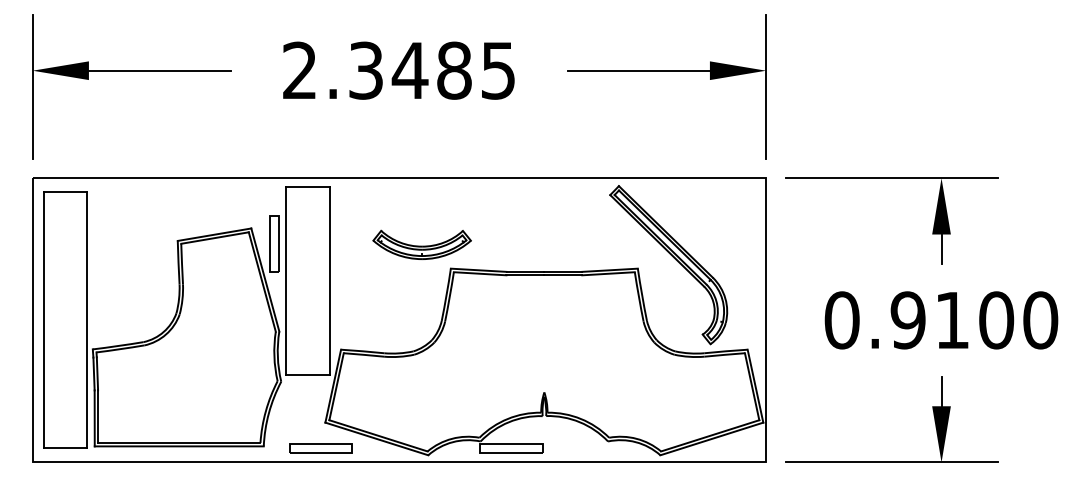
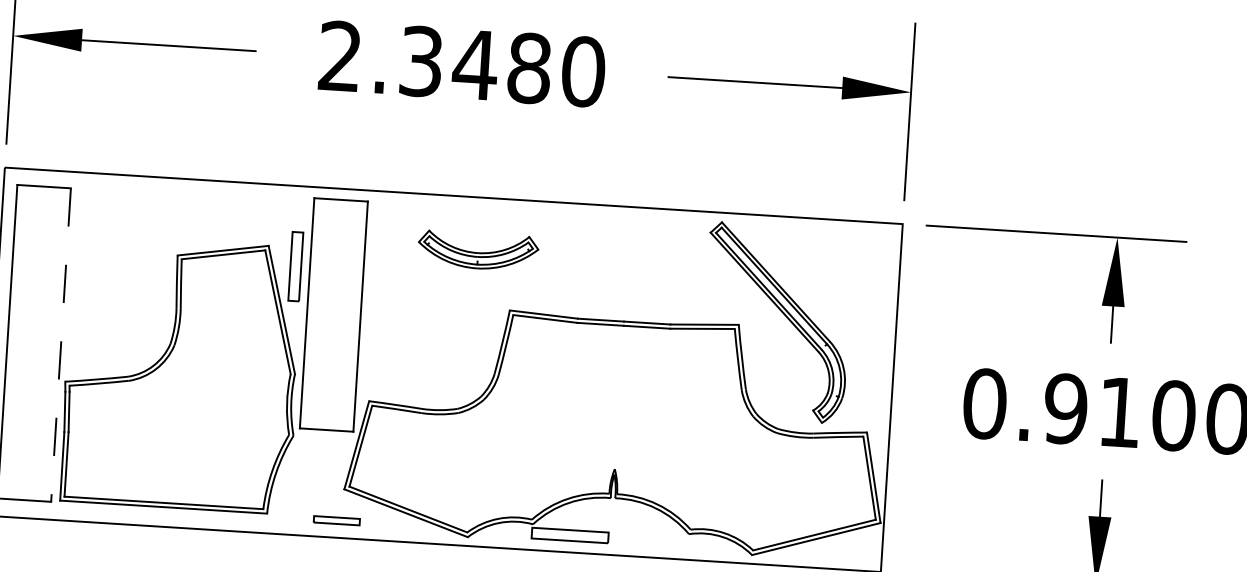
text: (498, 70) -> (583, 71), 2.3485 -> 2.3480
part: (421, 244) -> (477, 250), moved
line: (87, 320) -> (61, 345), solid -> dashed
part: (320, 448) -> (336, 520), size x0.6

